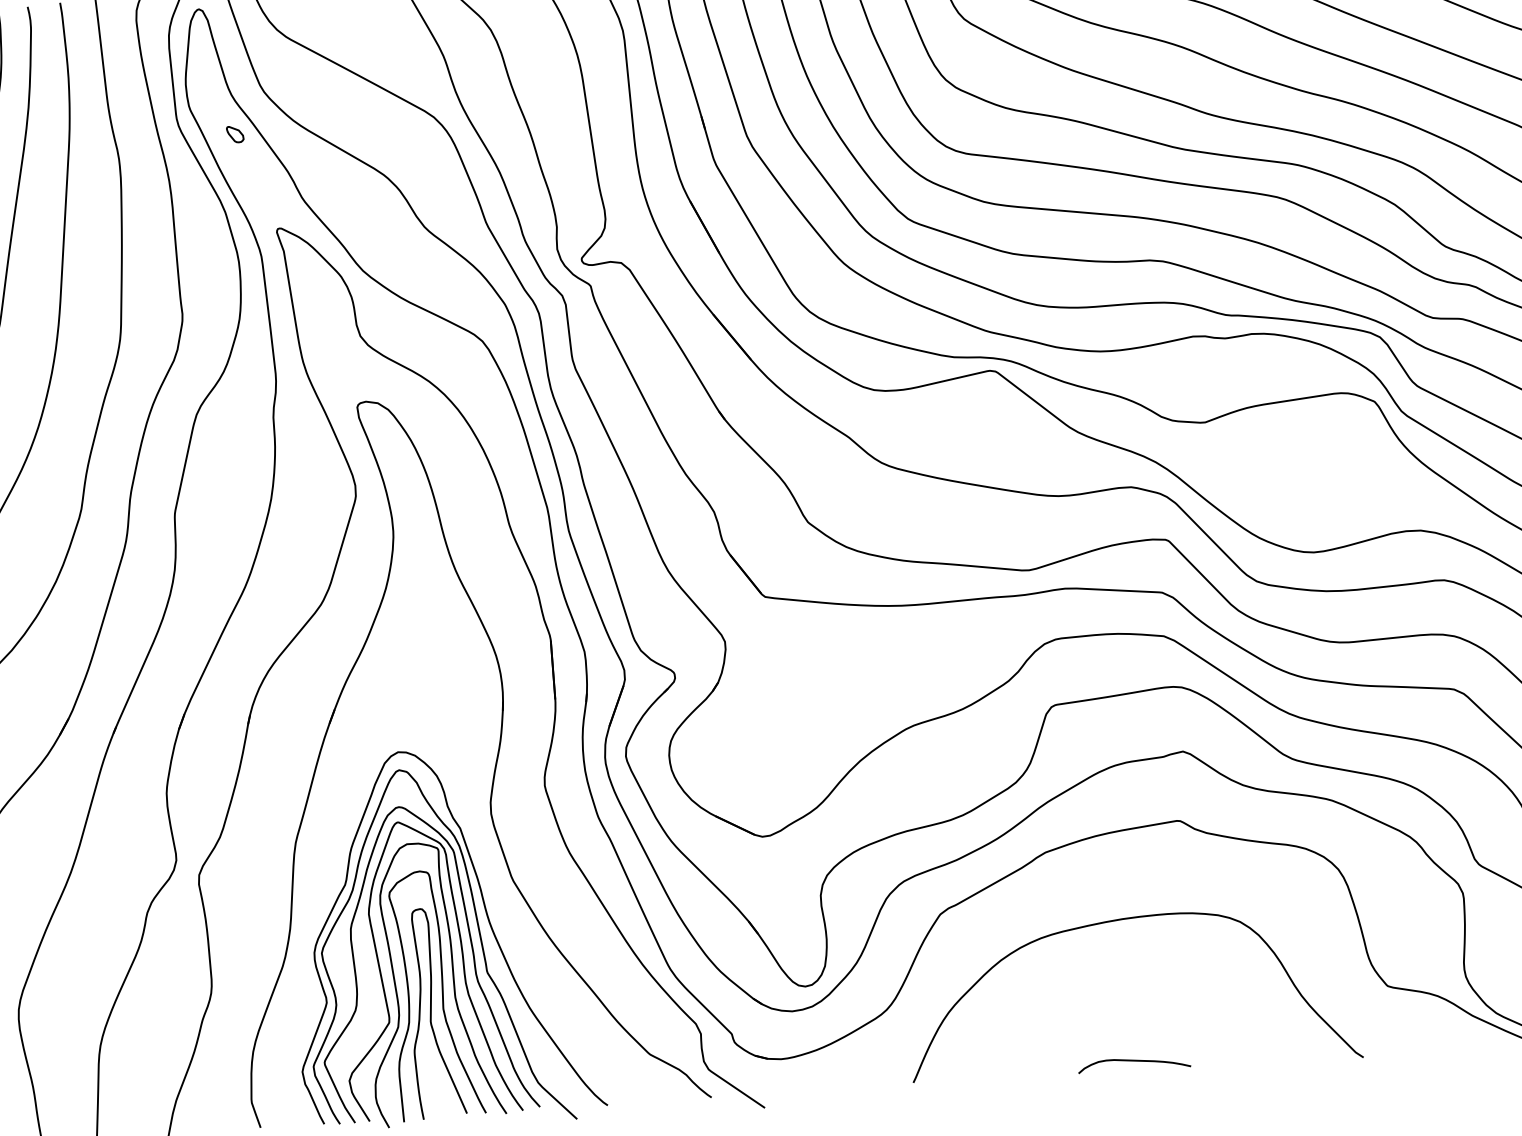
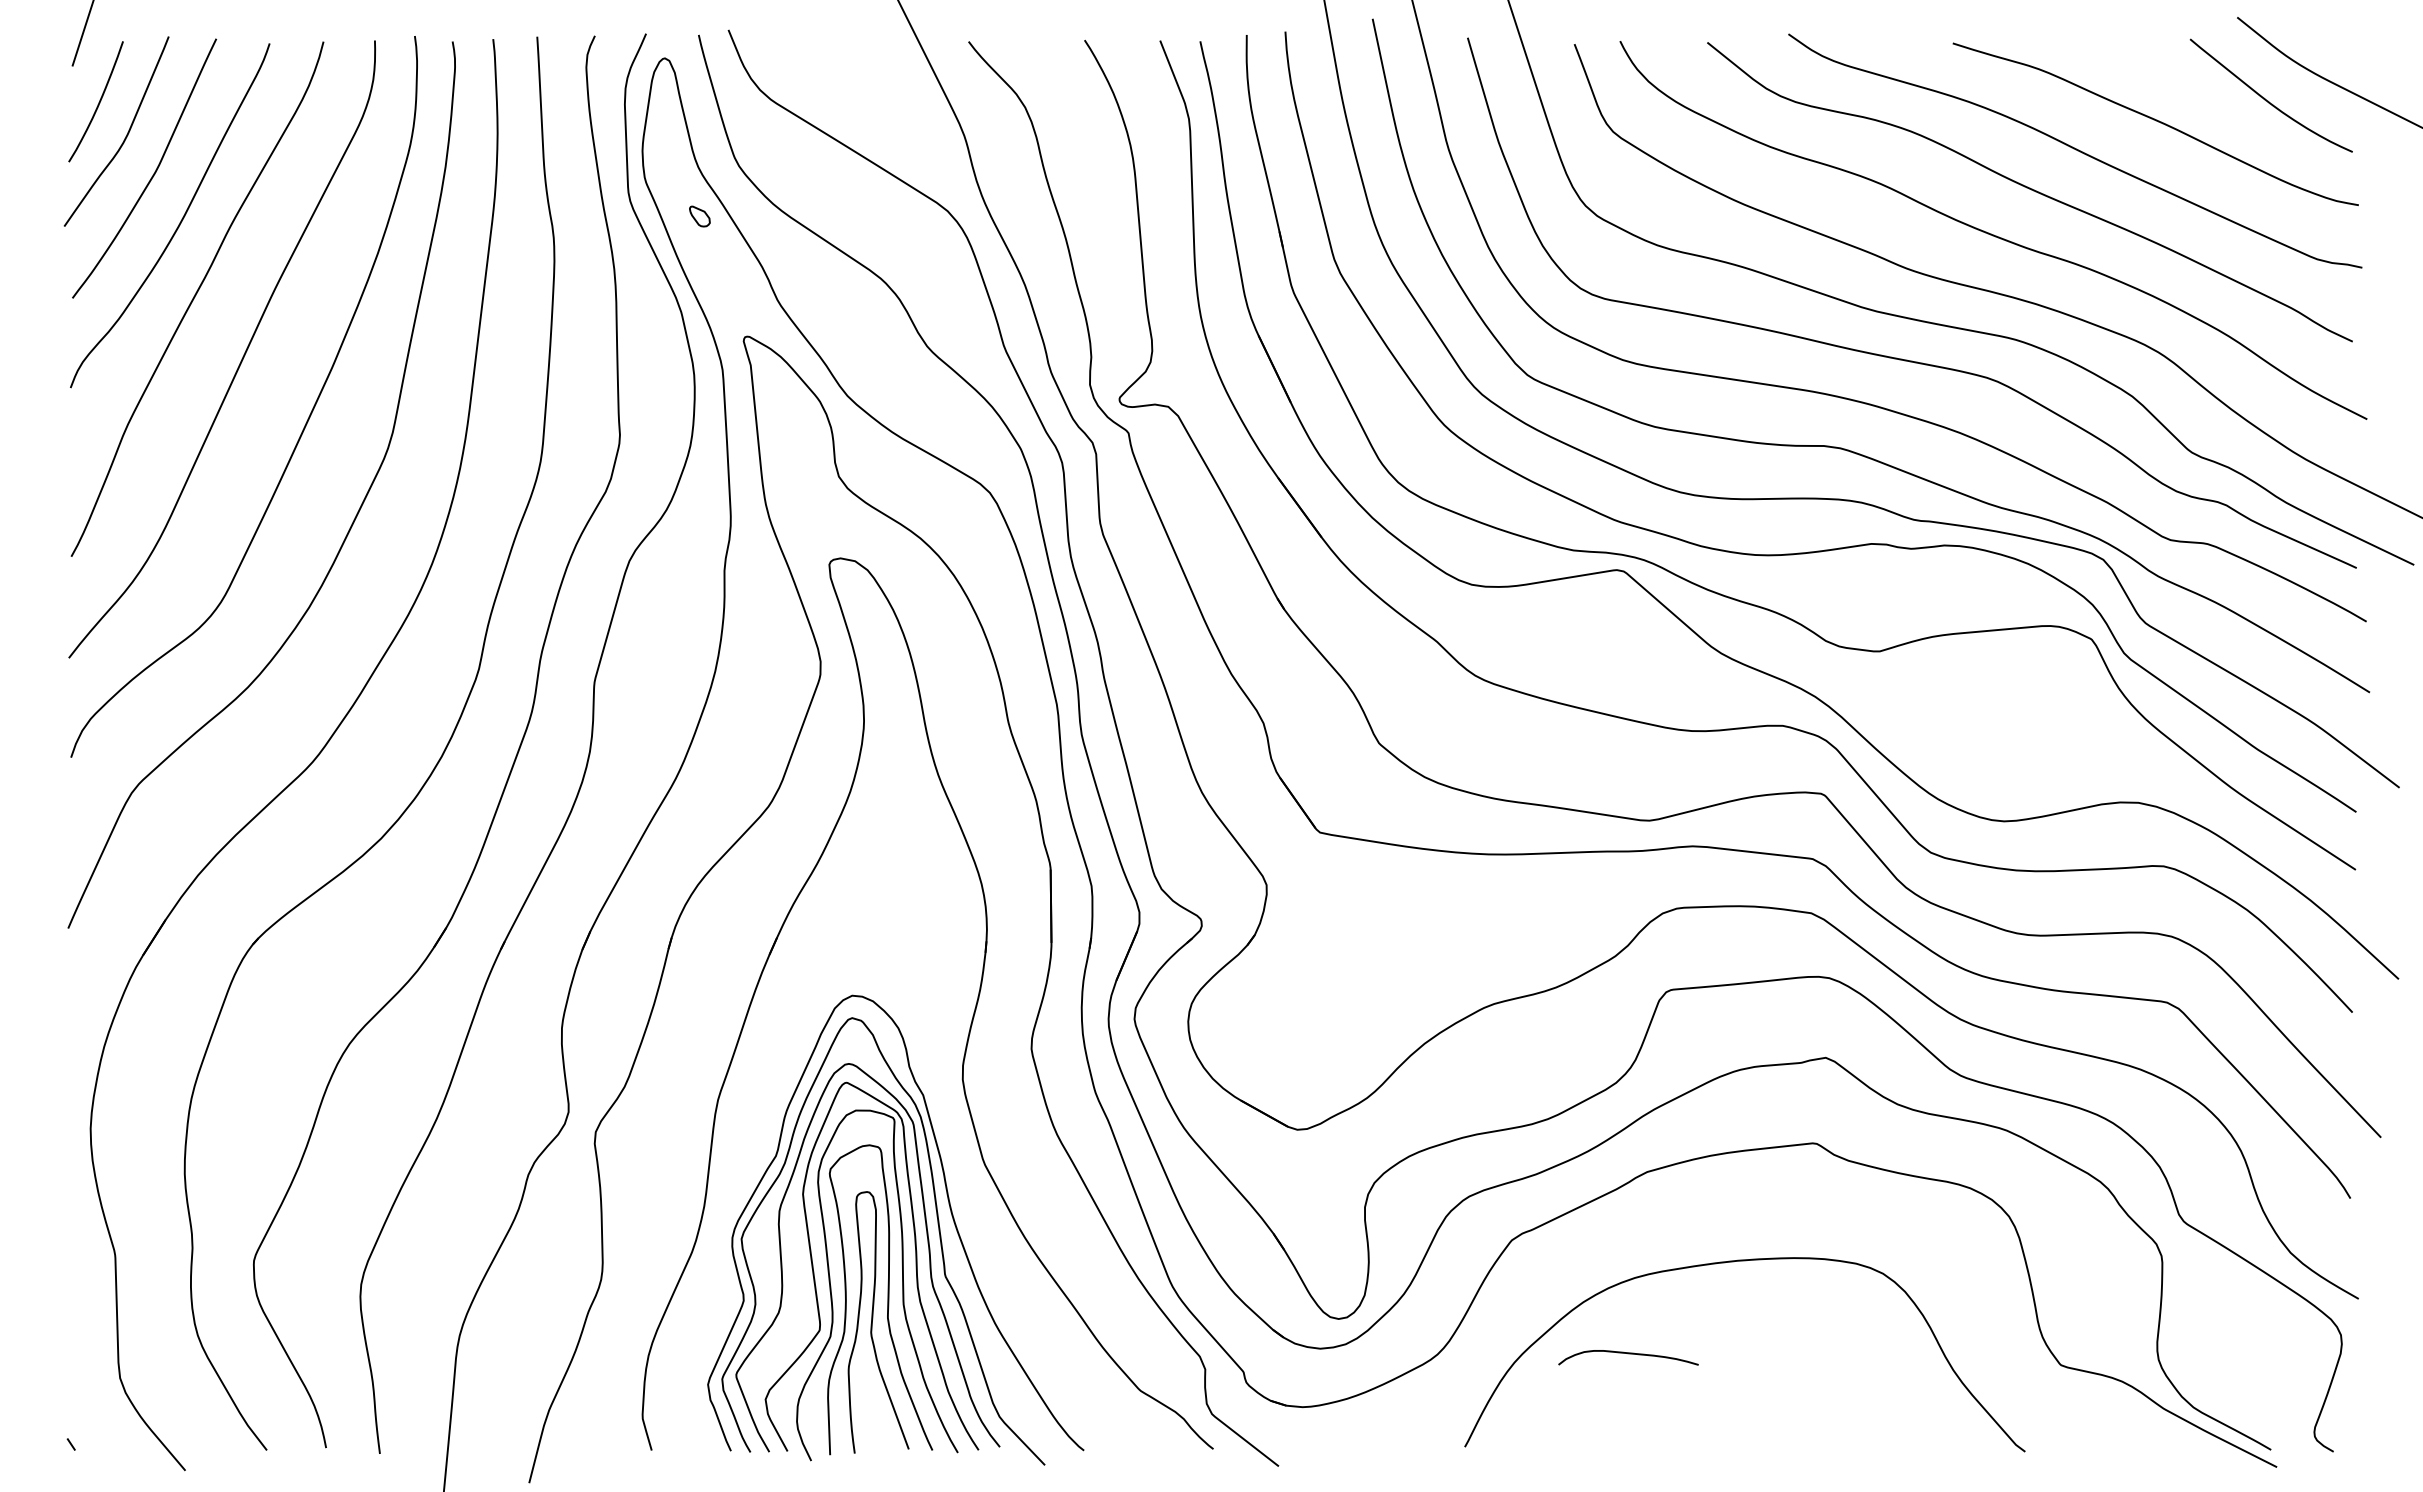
curve: (1134, 1061) -> (1628, 1354), moved

